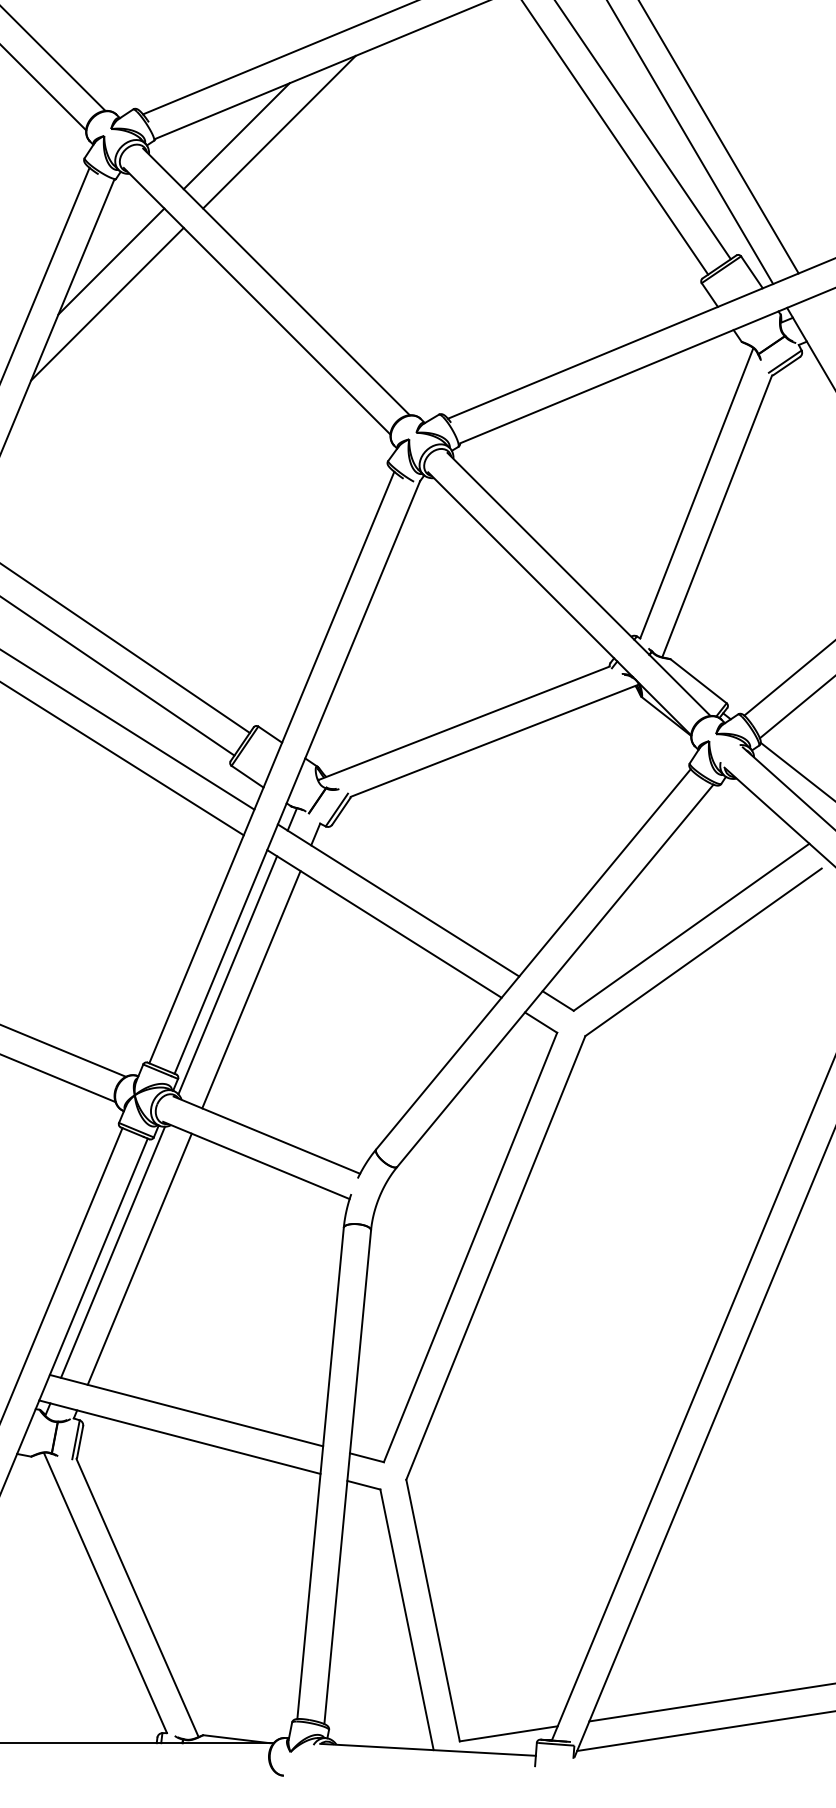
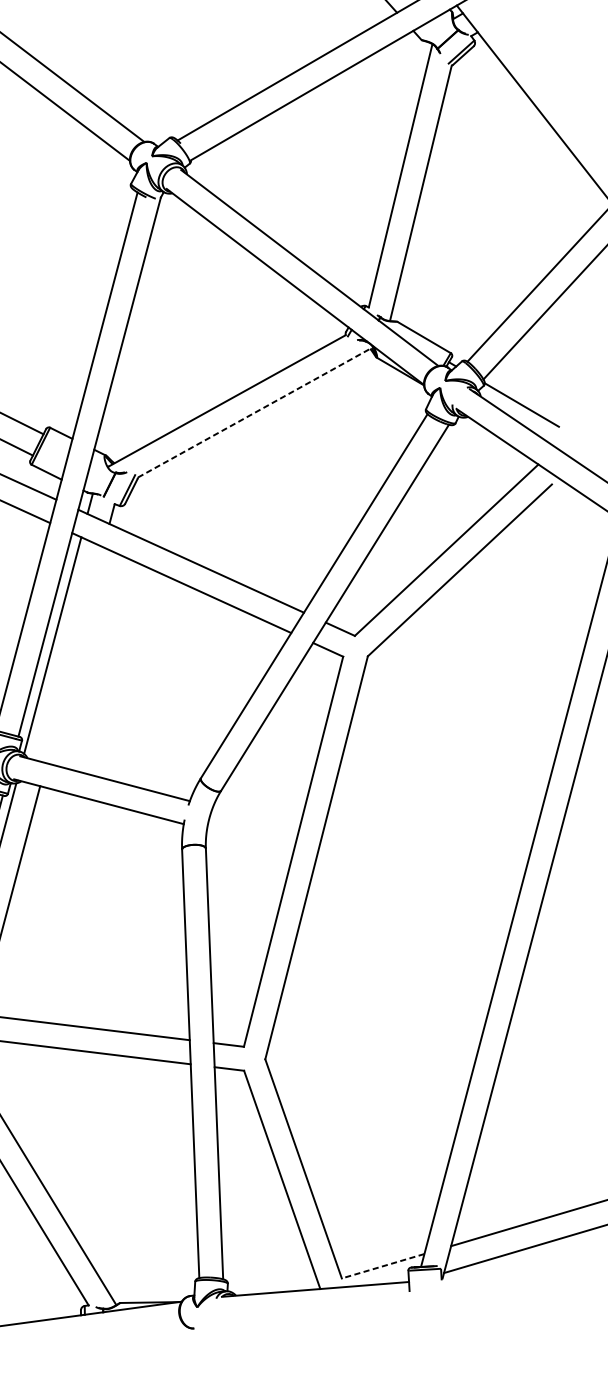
line: (494, 740) -> (255, 412), solid -> dashed
line: (251, 989) -> (74, 655), removed
line: (508, 1733) -> (382, 1265), solid -> dashed

